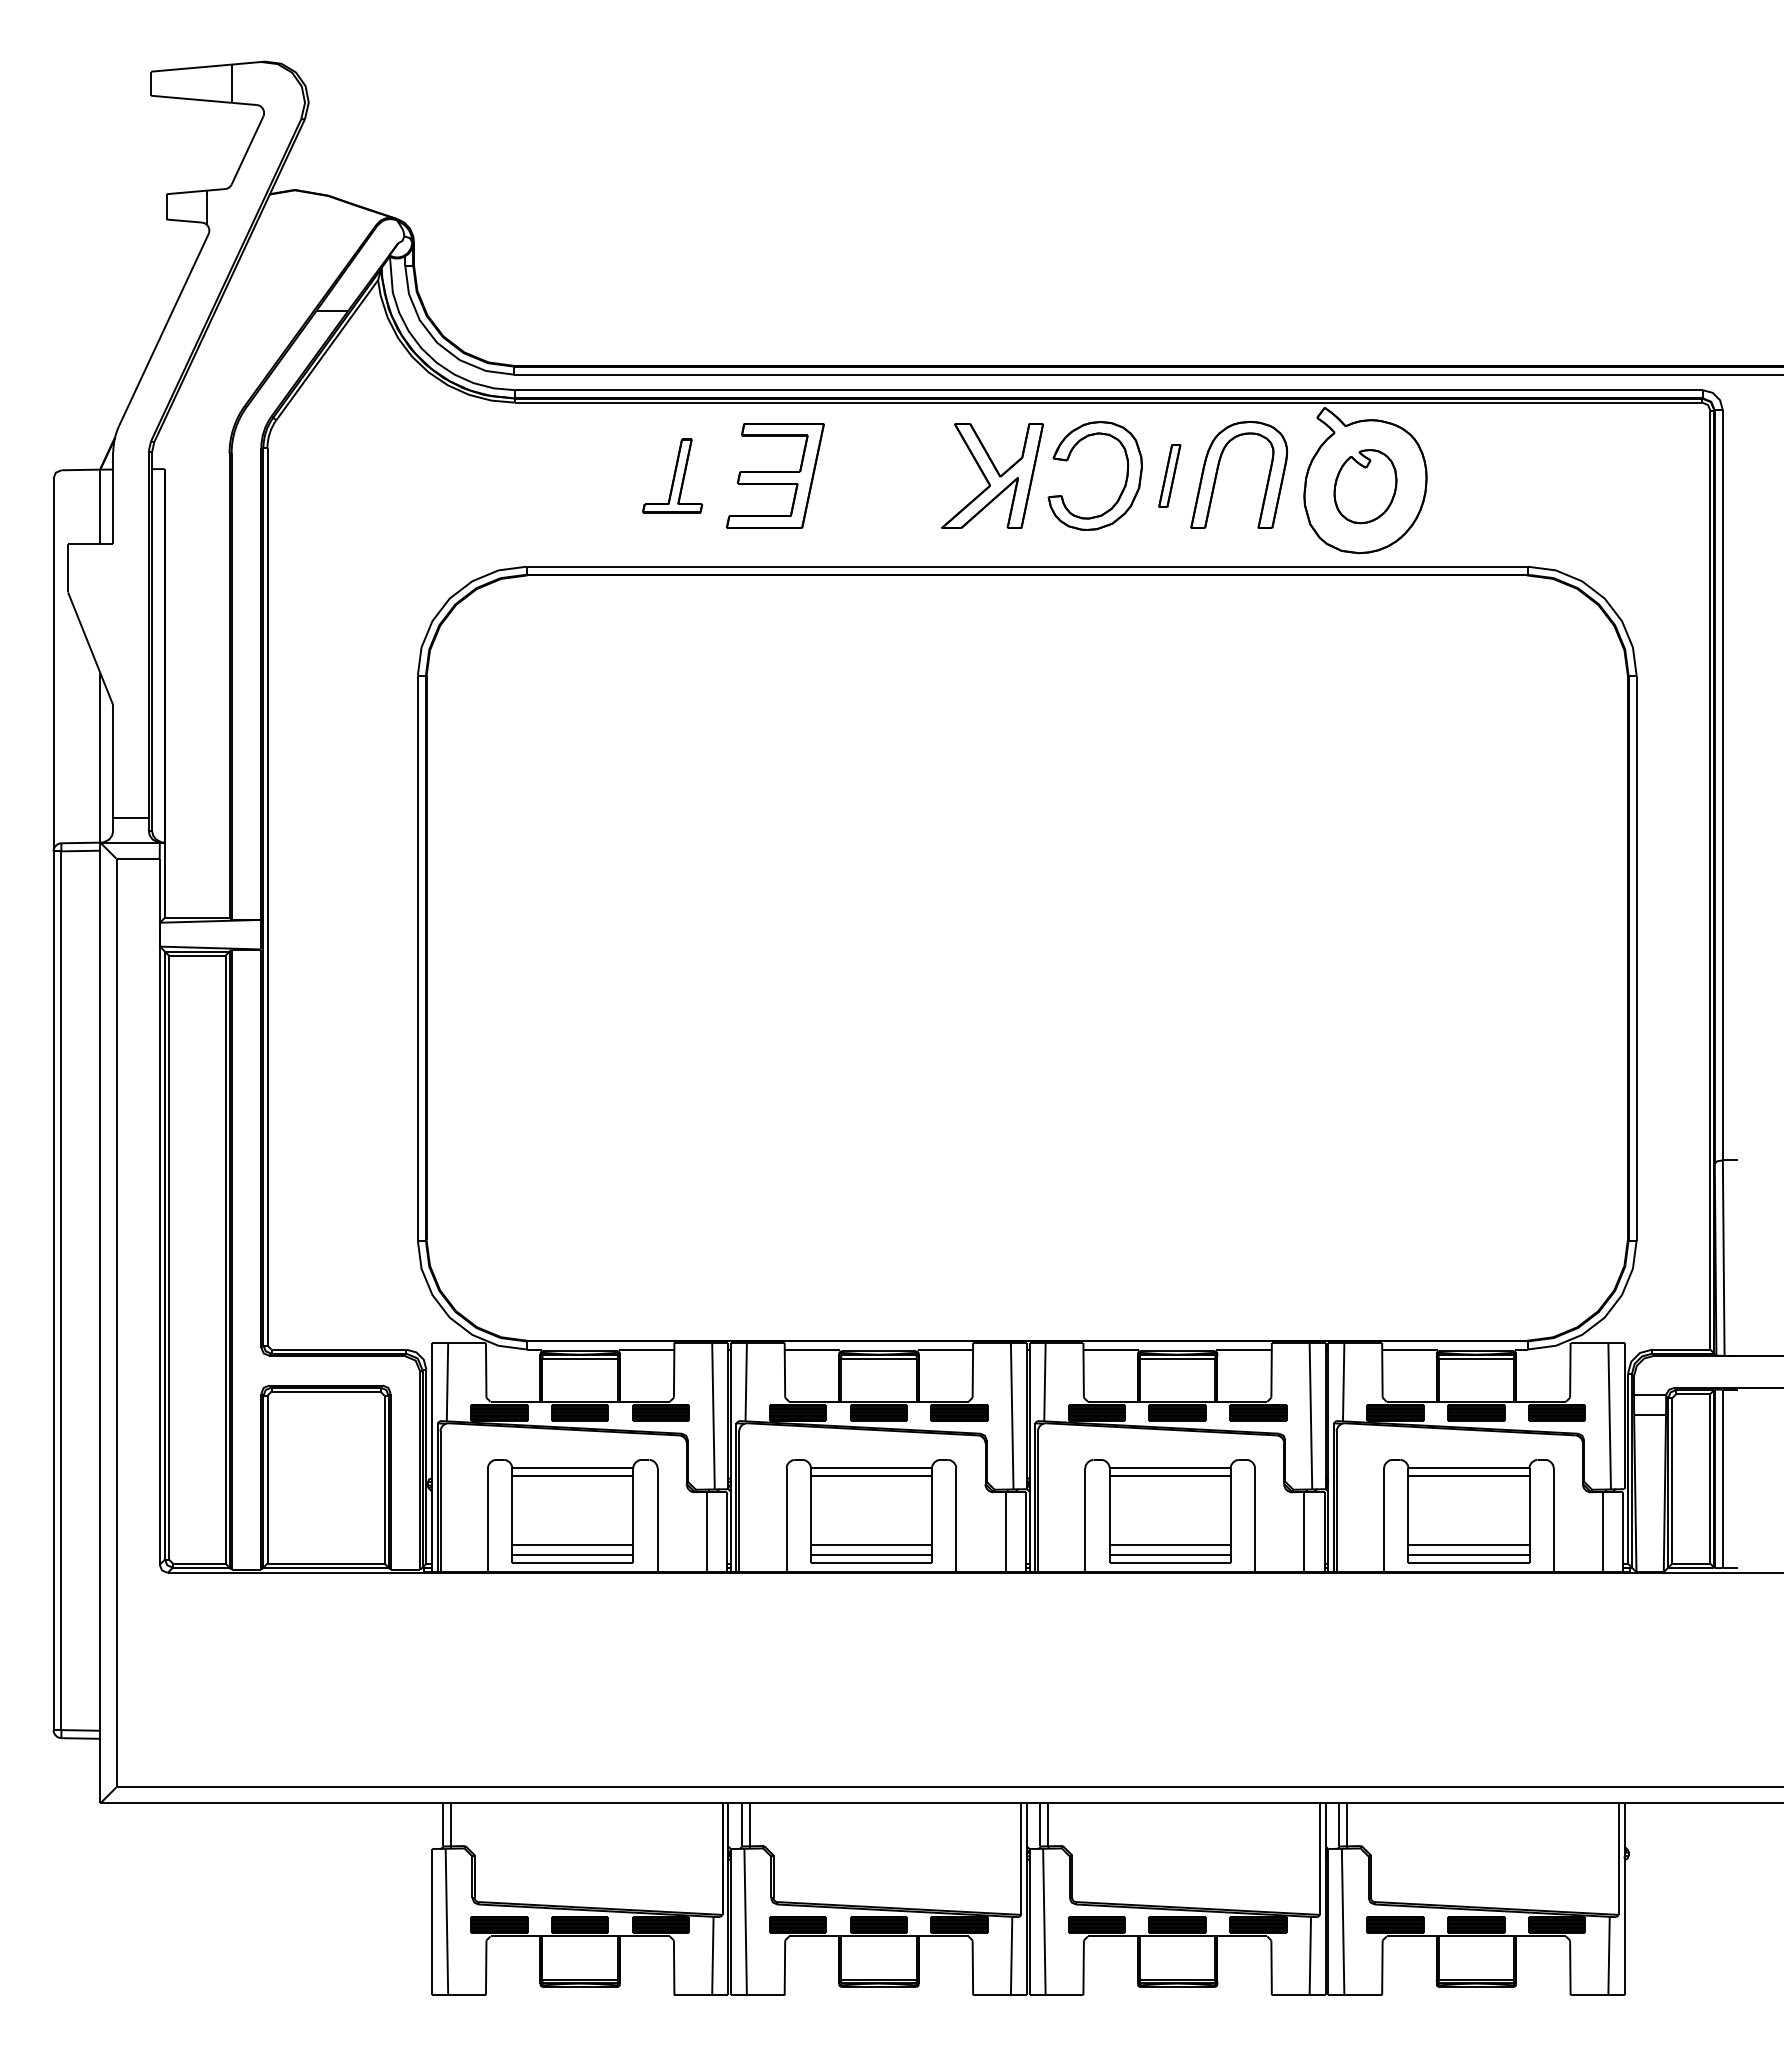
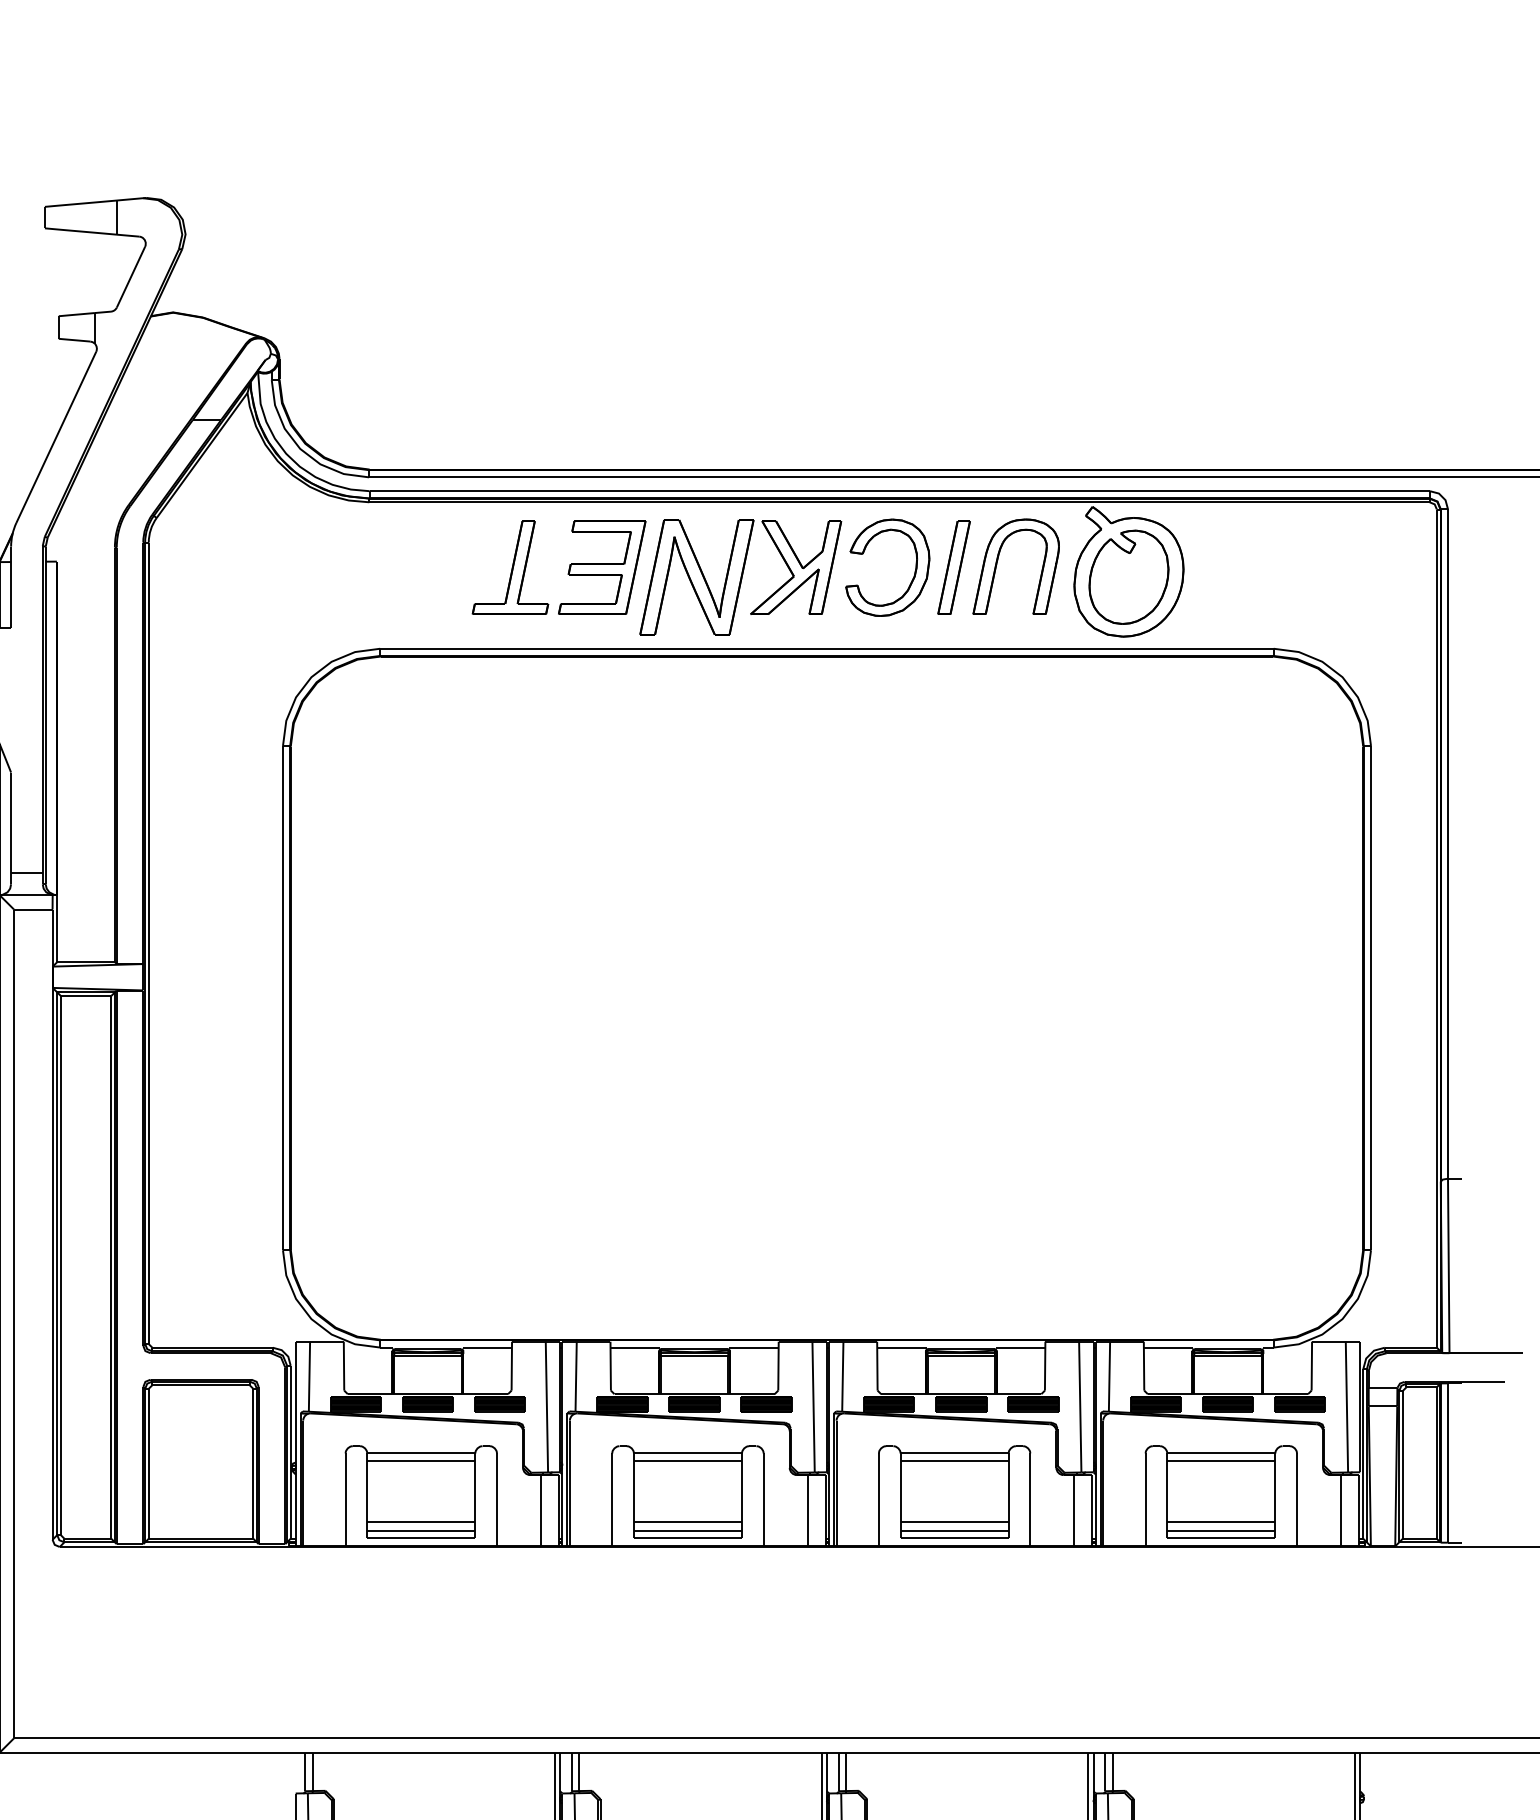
part: (672, 475) -> (510, 567), size x1.43
part: (1169, 475) -> (954, 567), size x1.67
part: (881, 486) -> (696, 577), added
part: (1365, 486) -> (1128, 577), size x1.43

